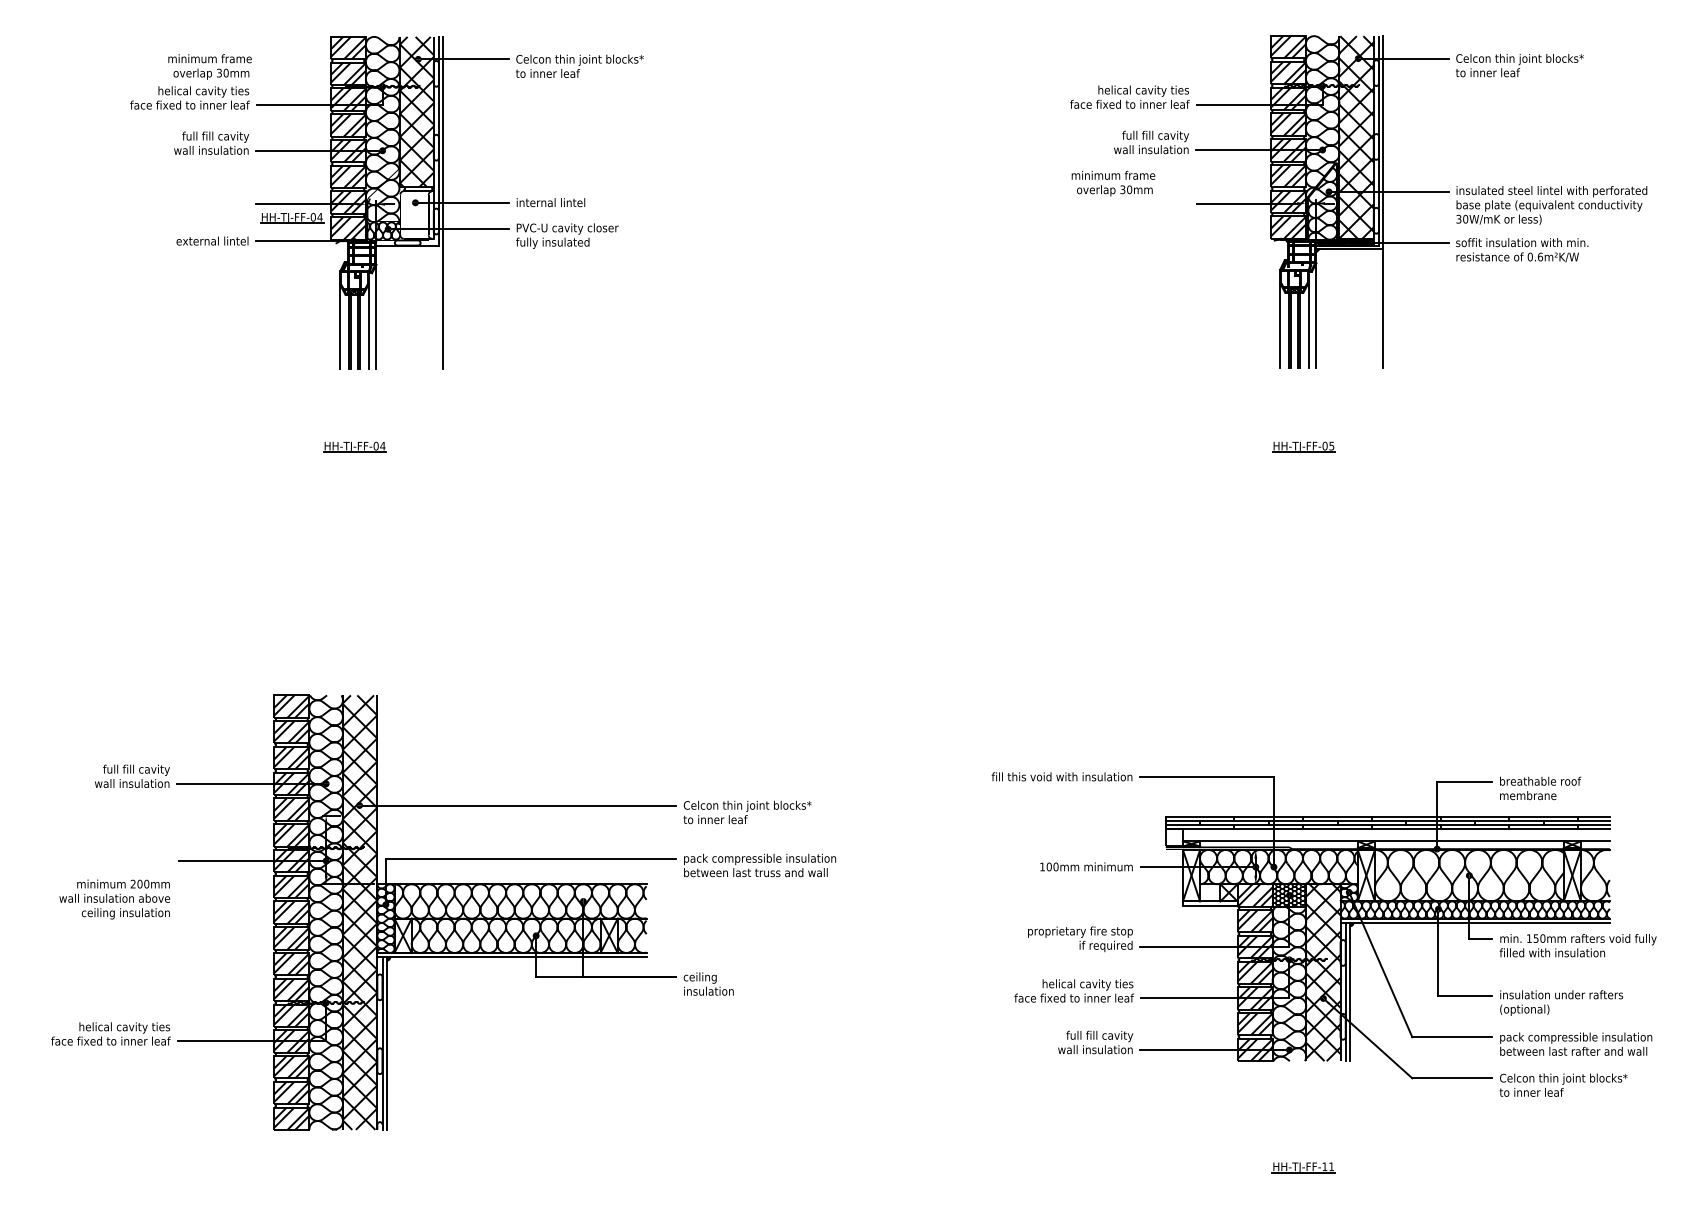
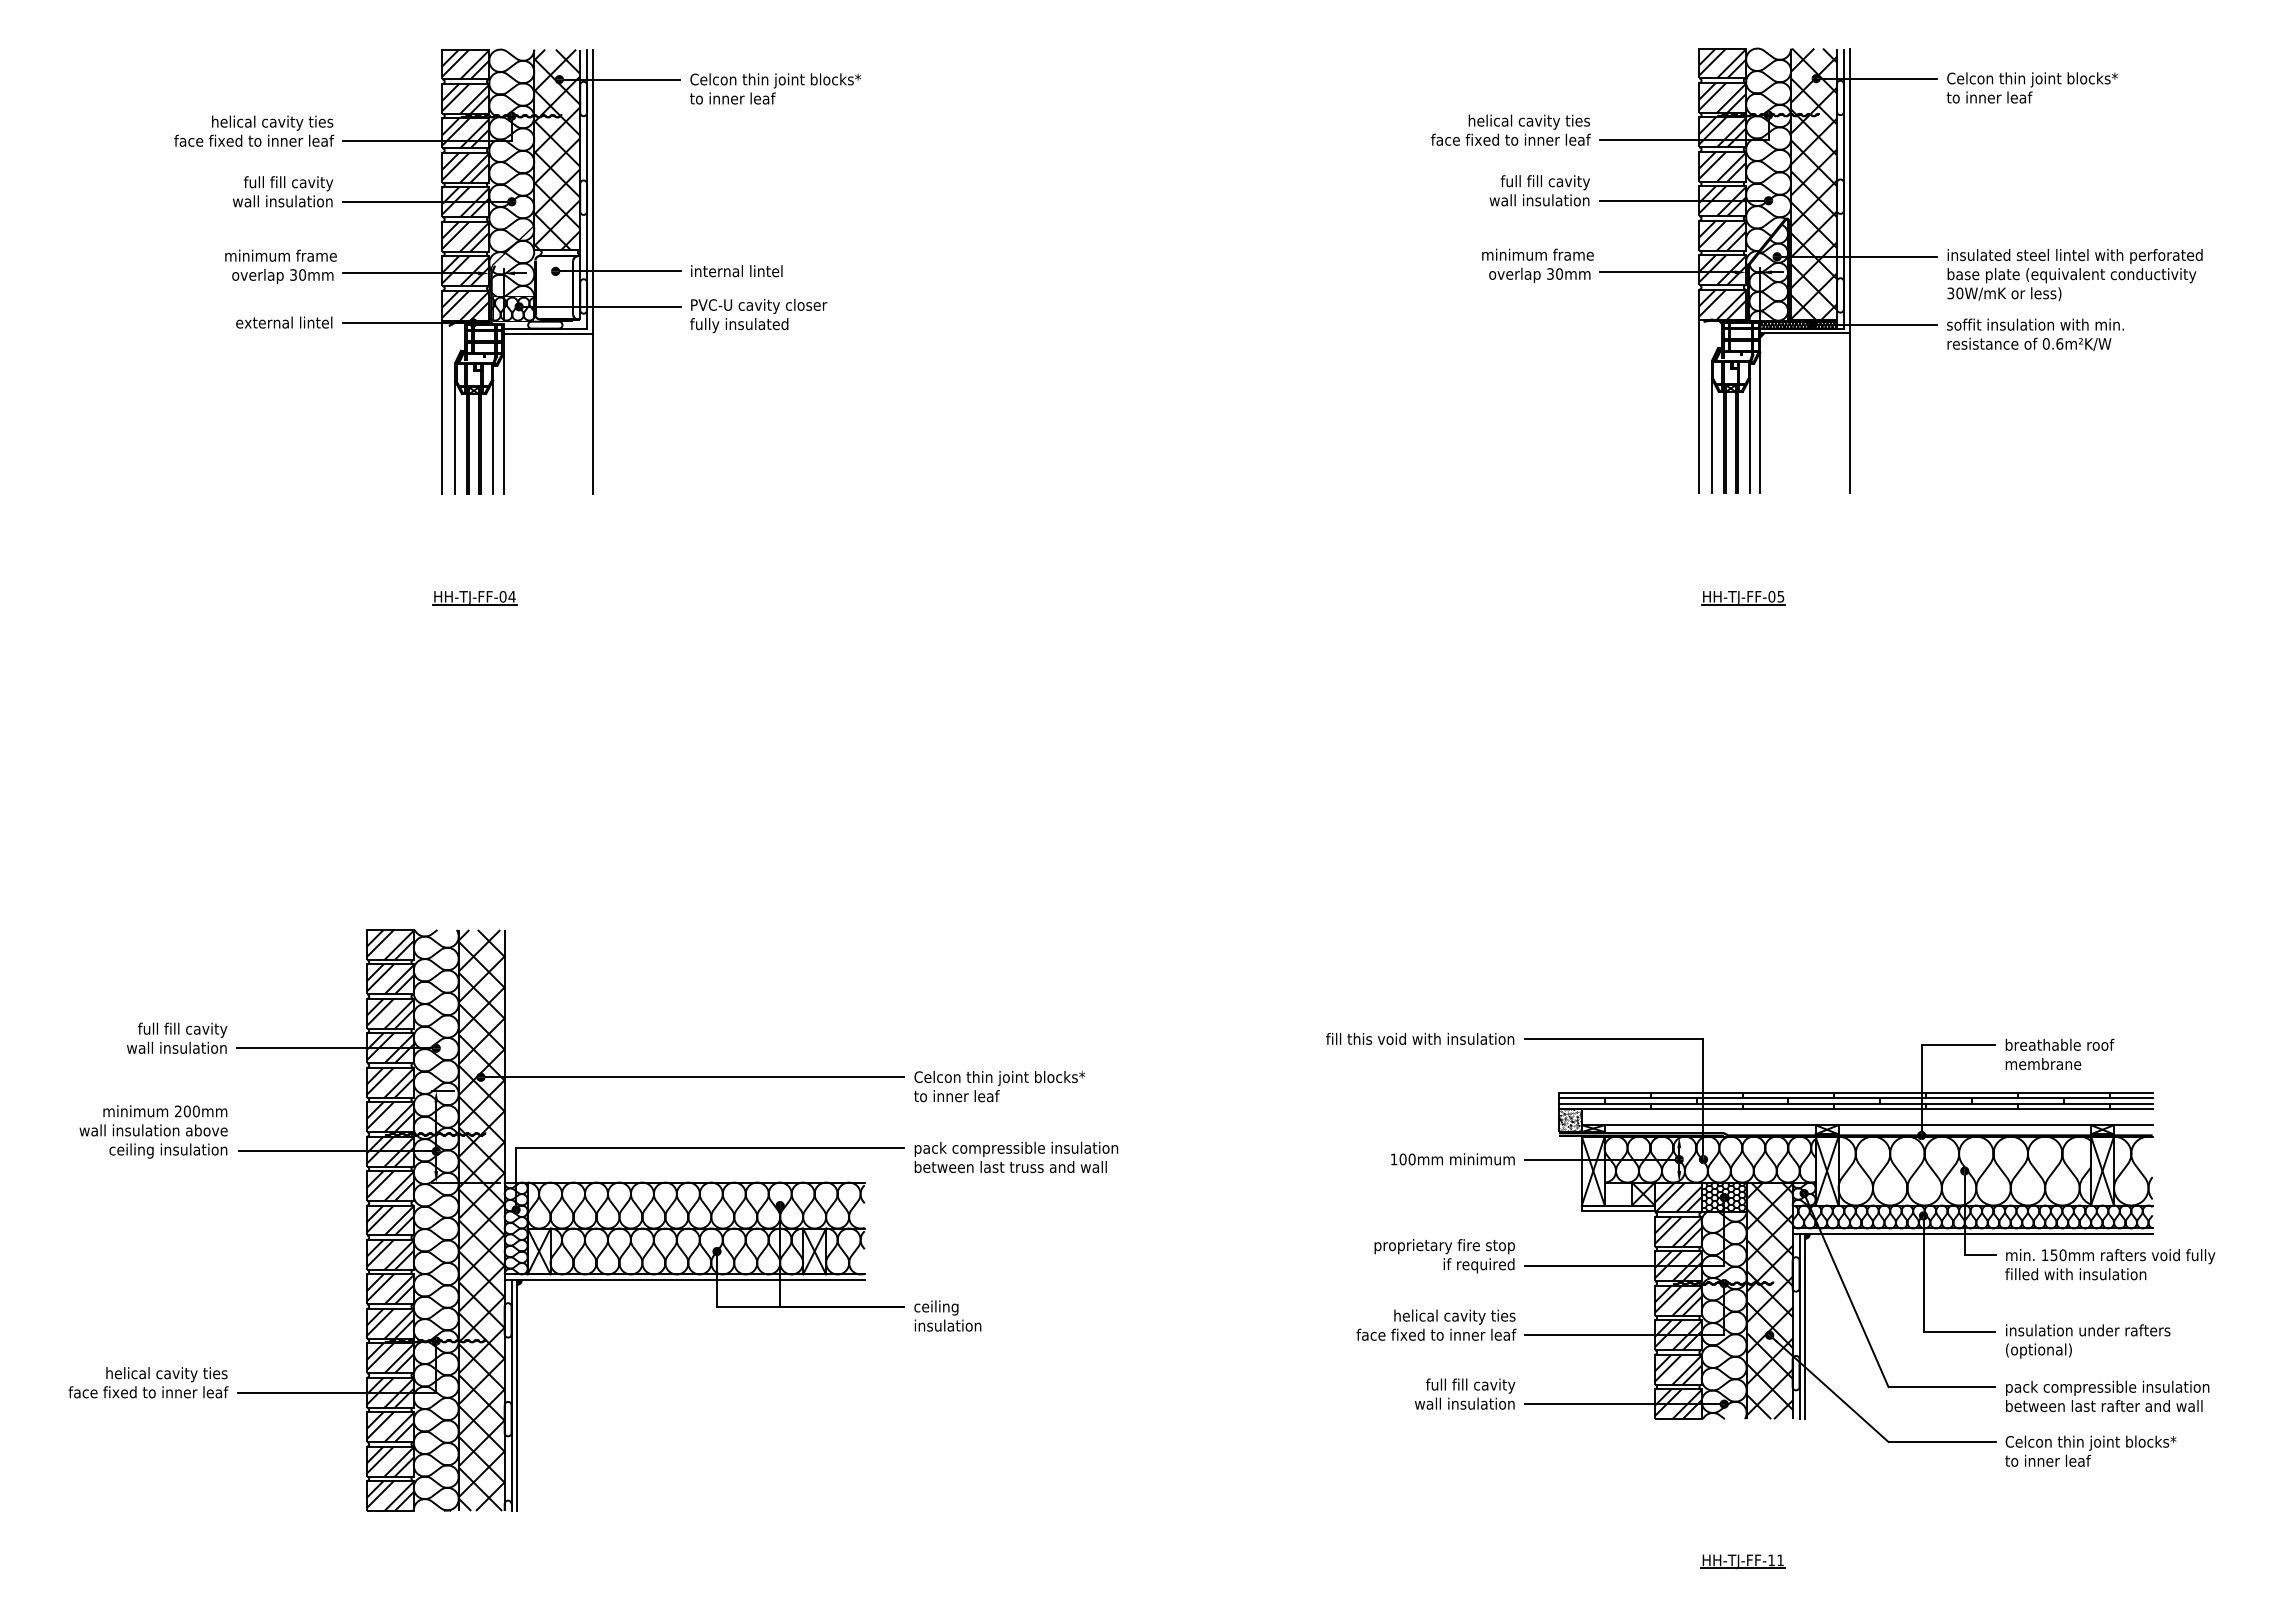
text: (209, 66) -> (280, 266), moved
text: (1113, 183) -> (1537, 265), moved
part: (291, 218) -> (390, 292), removed
line: (409, 249) -> (547, 334), added
line: (330, 303) -> (442, 406), added
line: (1270, 303) -> (1699, 405), added
hatch: (1173, 837) -> (1569, 1120), added
text: (114, 899) -> (153, 1131), moved

